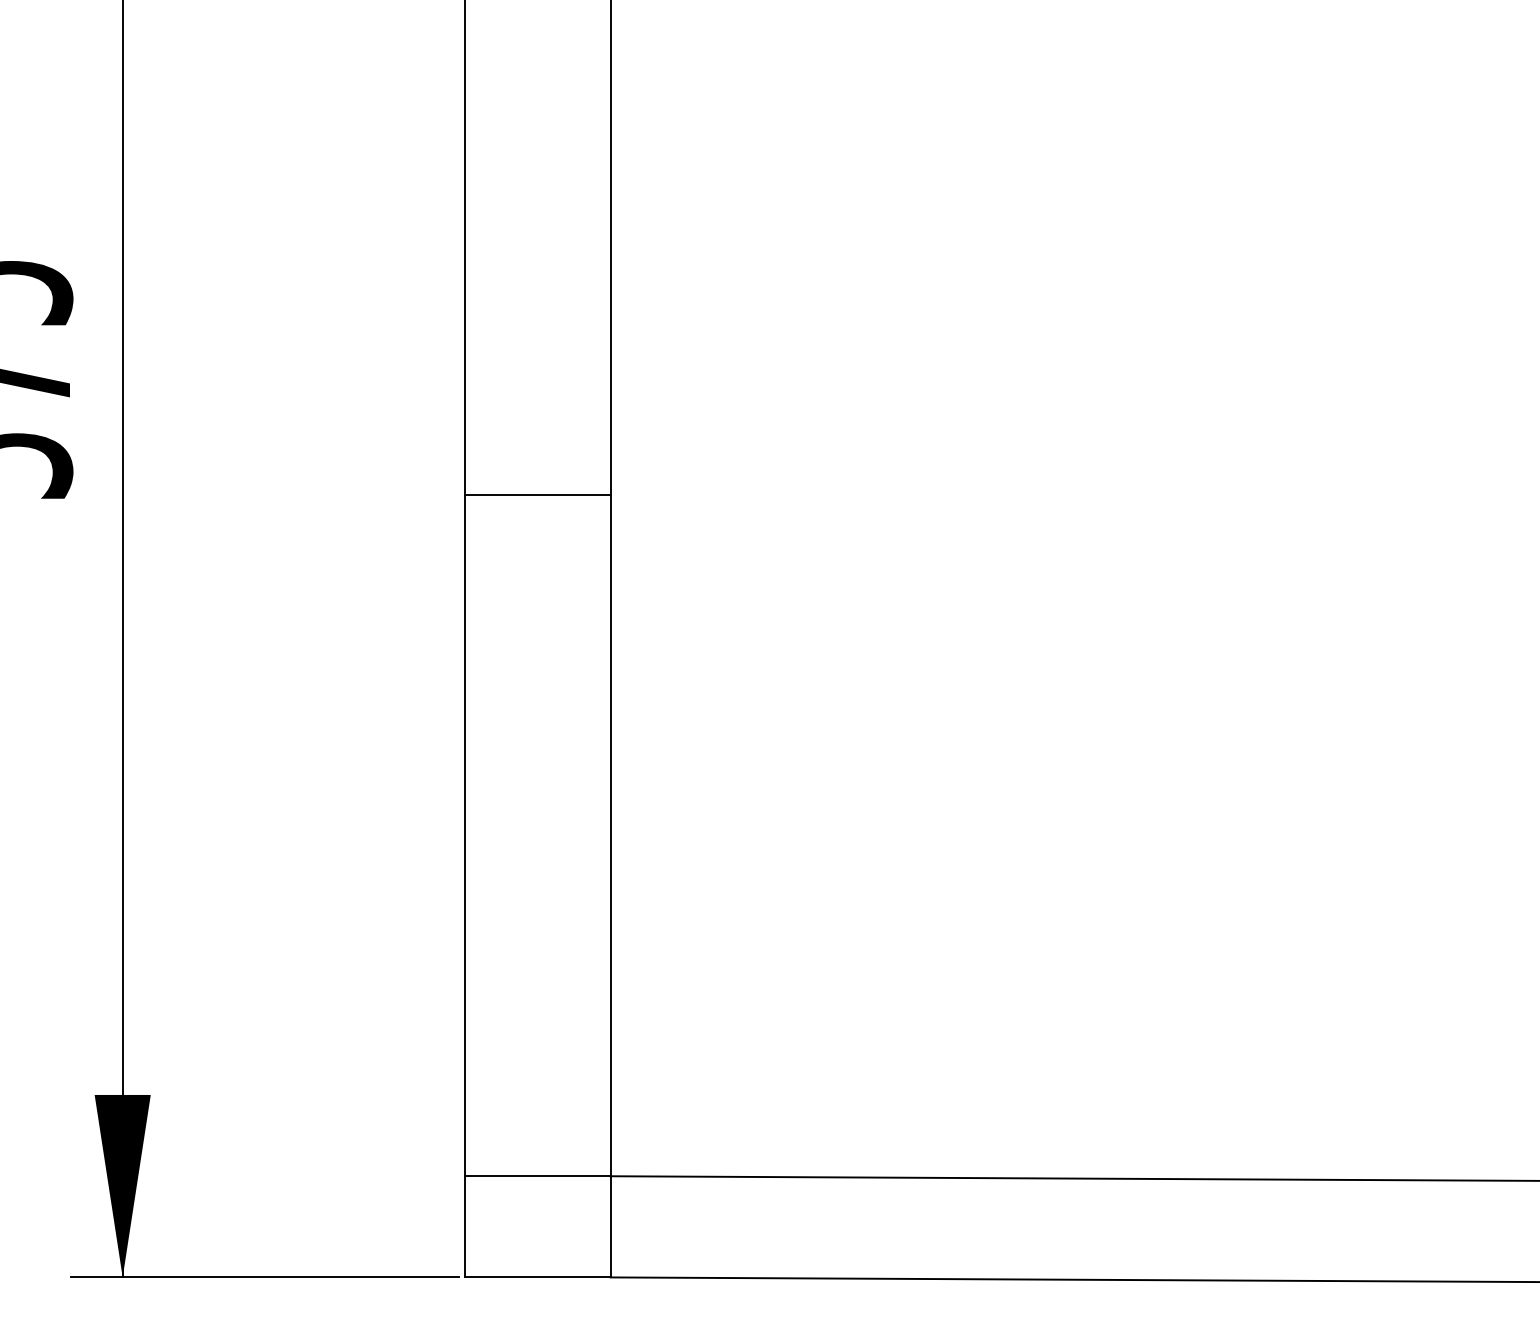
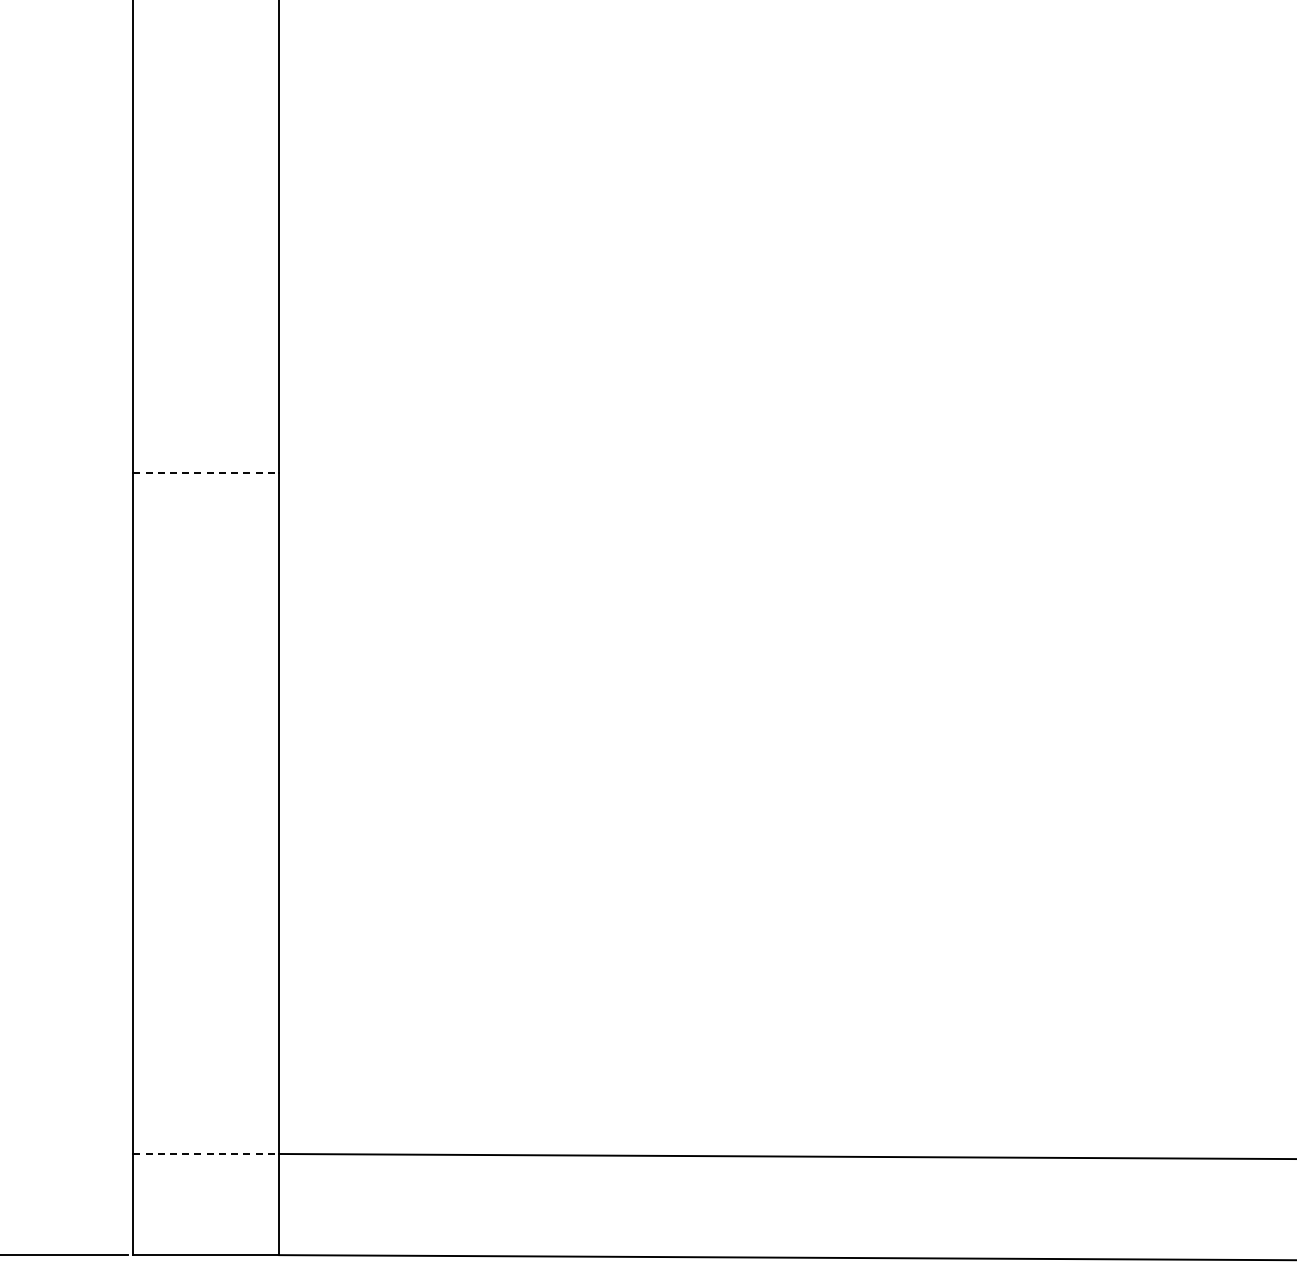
line: (537, 495) -> (206, 473), solid -> dashed
line: (537, 1176) -> (206, 1154), solid -> dashed

